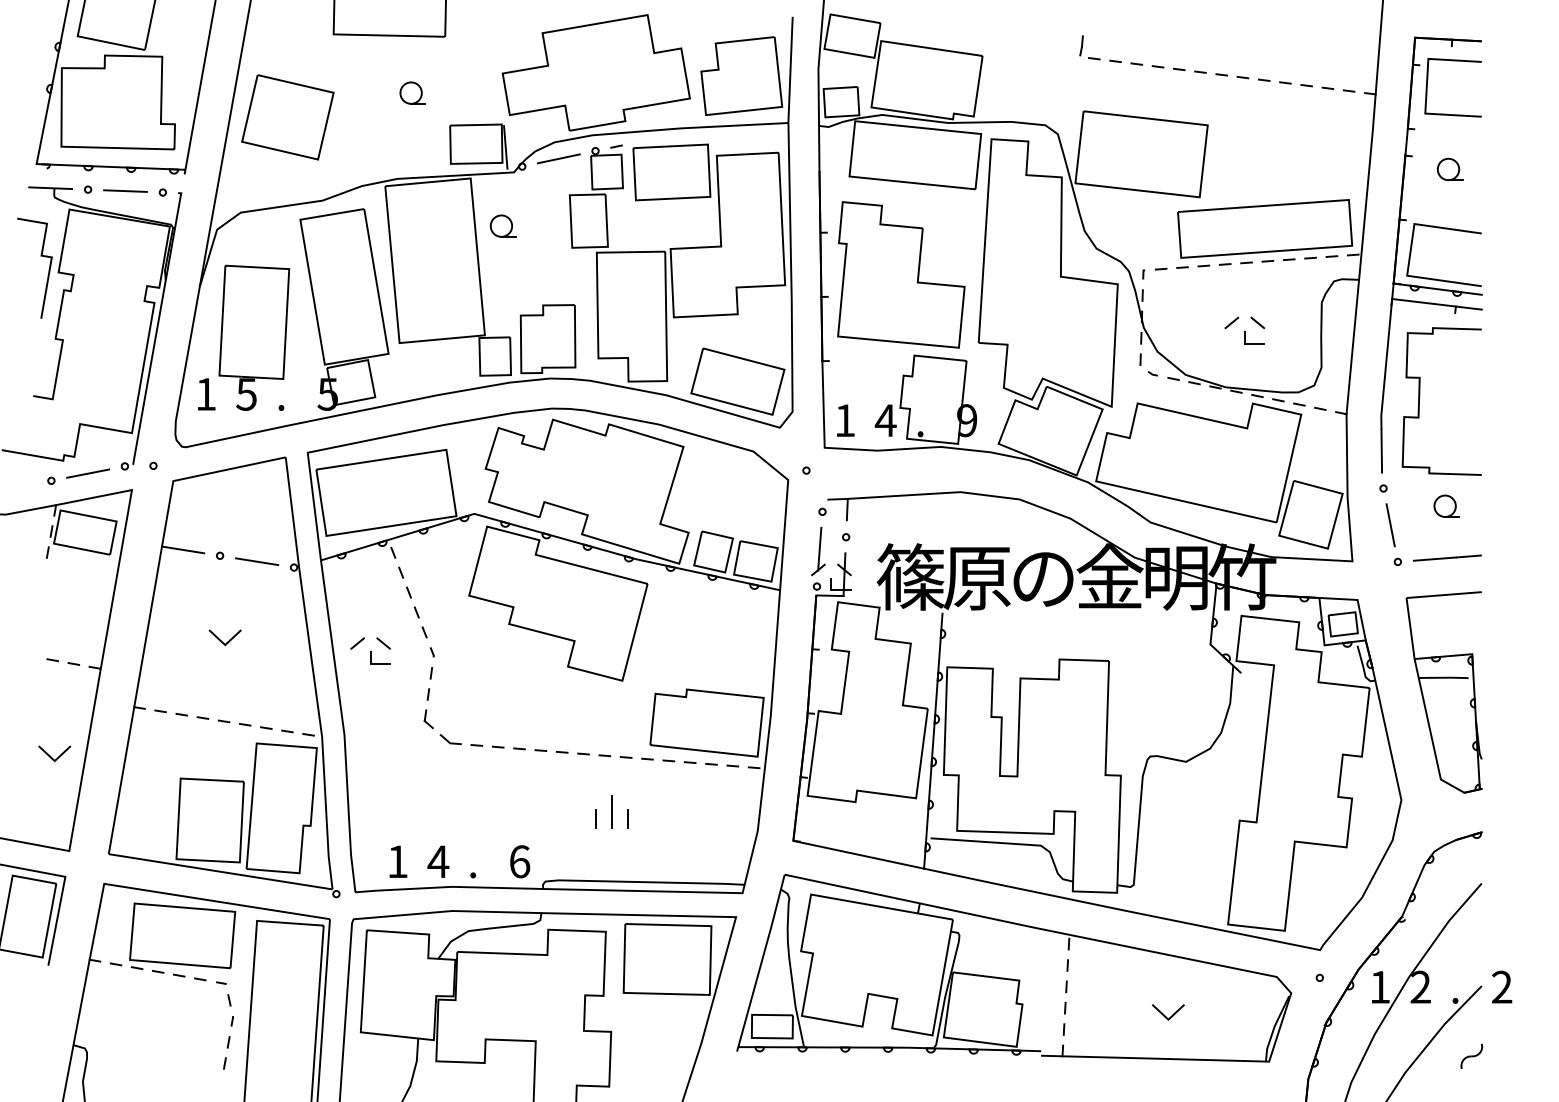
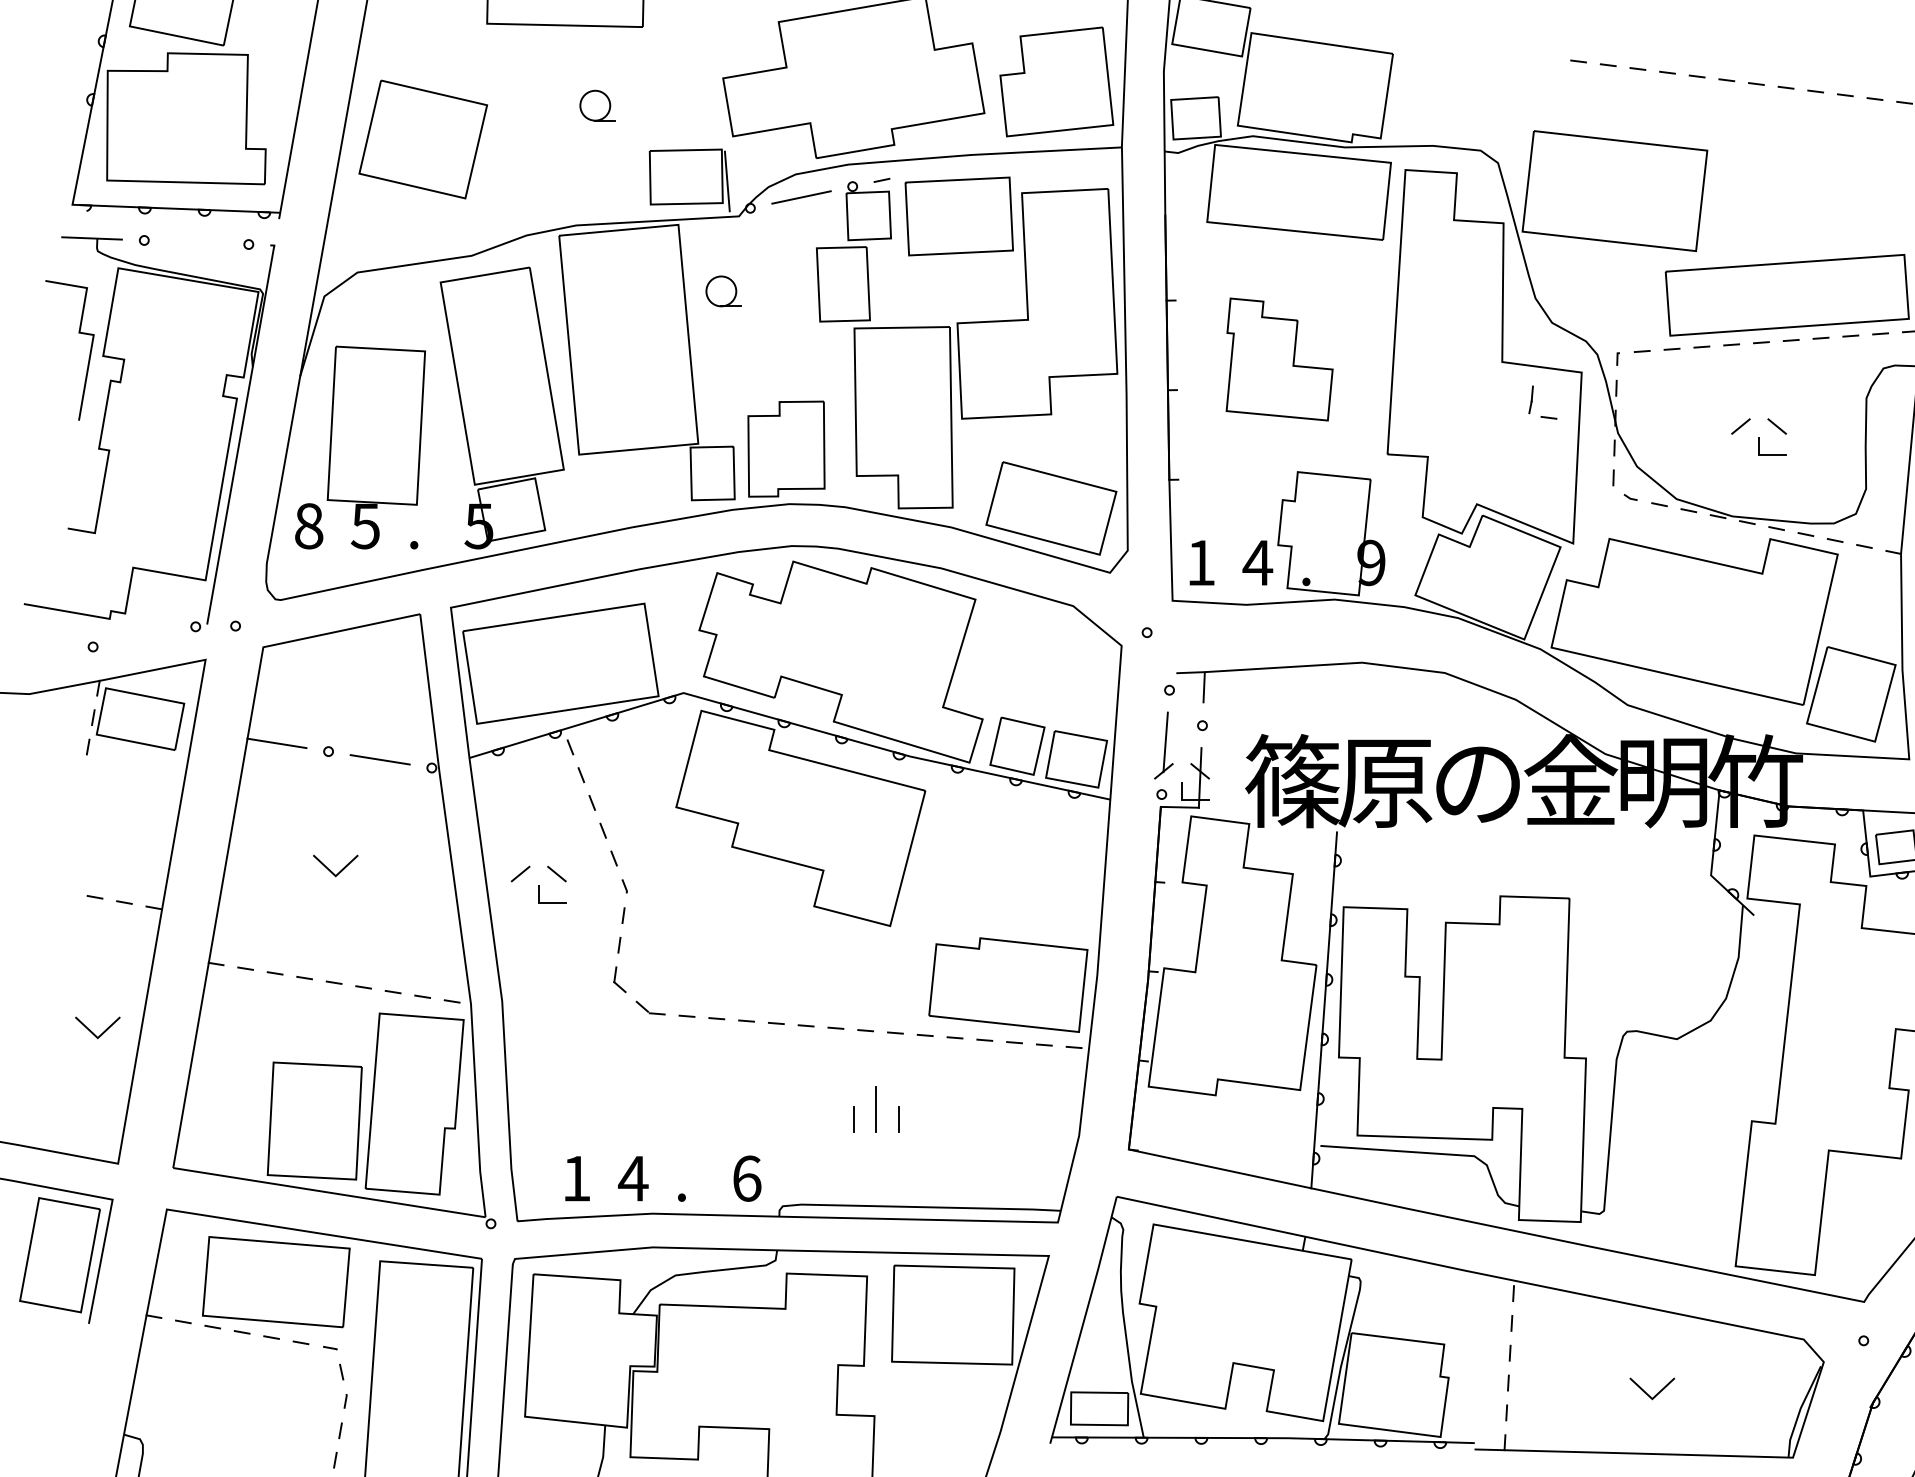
part: (1083, 44) -> (1533, 397), moved
line: (125, 190) -> (196, 241), removed
part: (901, 274) -> (1279, 358), size x0.6
text: (206, 393) -> (309, 525), 1 -> 8
line: (88, 473) -> (144, 636), removed

